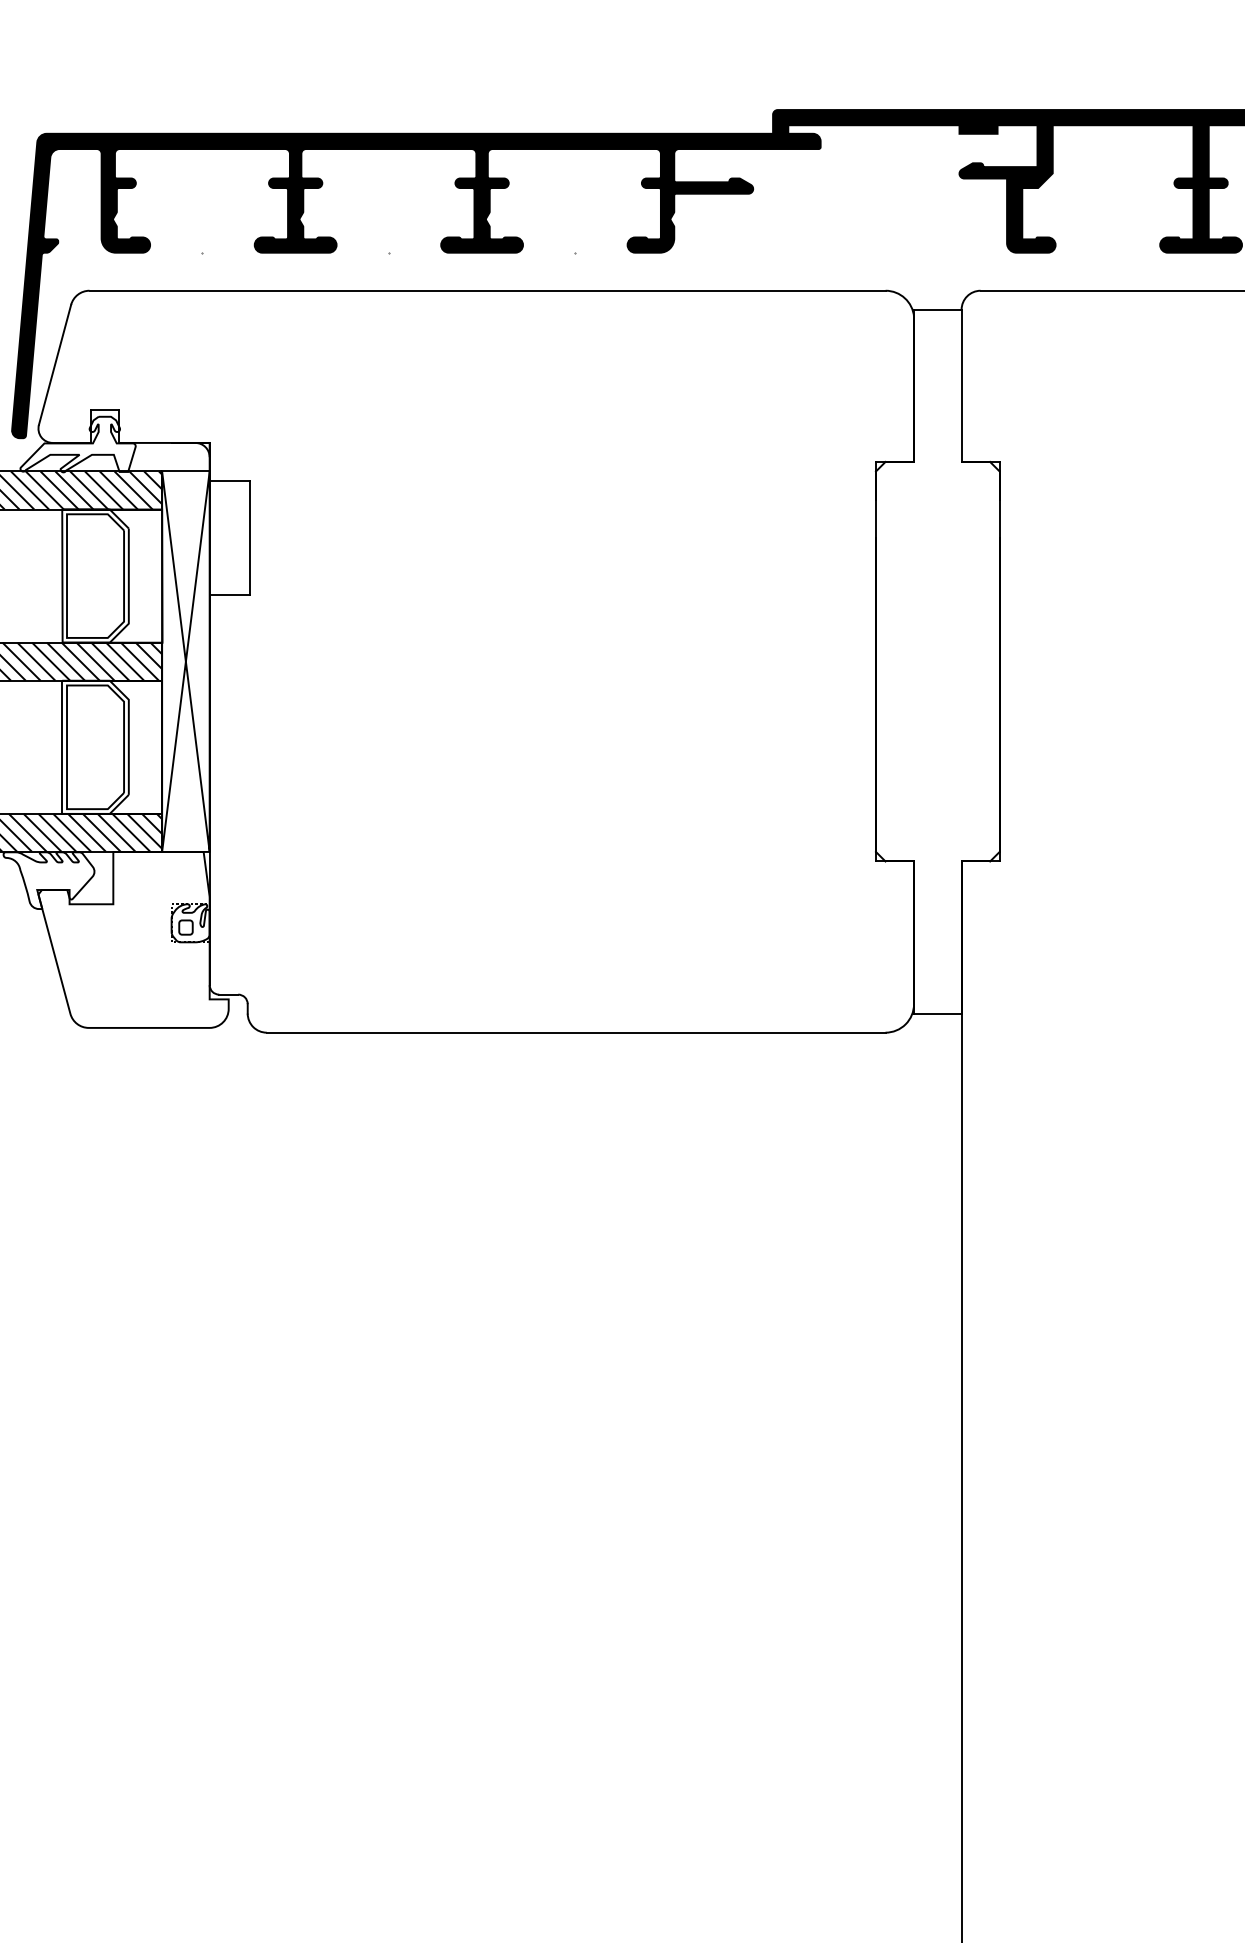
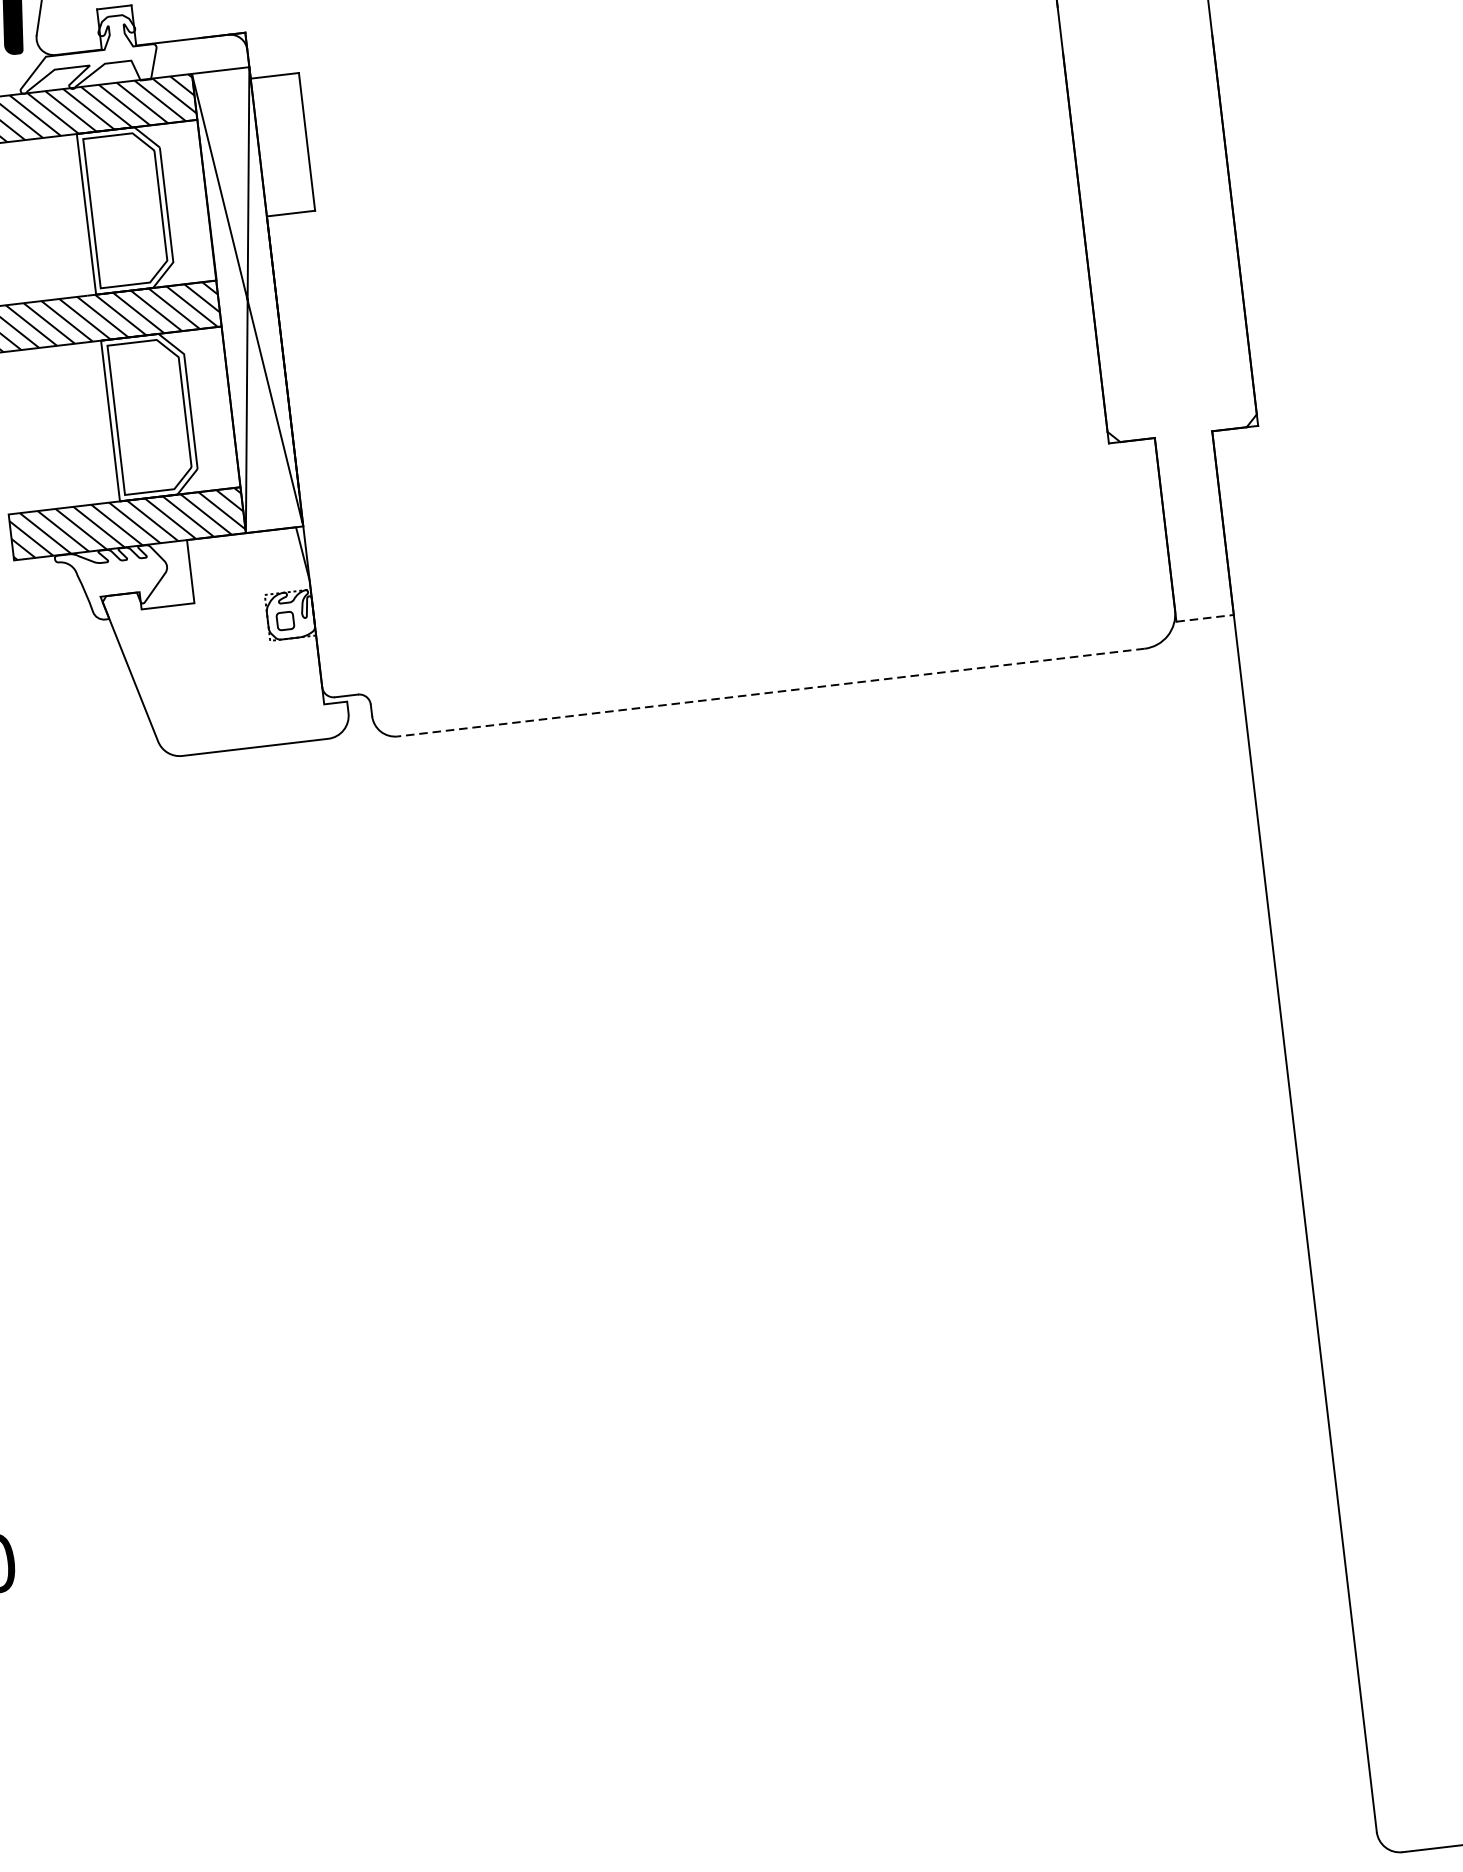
line: (937, 1013) -> (1204, 618), solid -> dashed
line: (575, 1032) -> (770, 692), solid -> dashed

